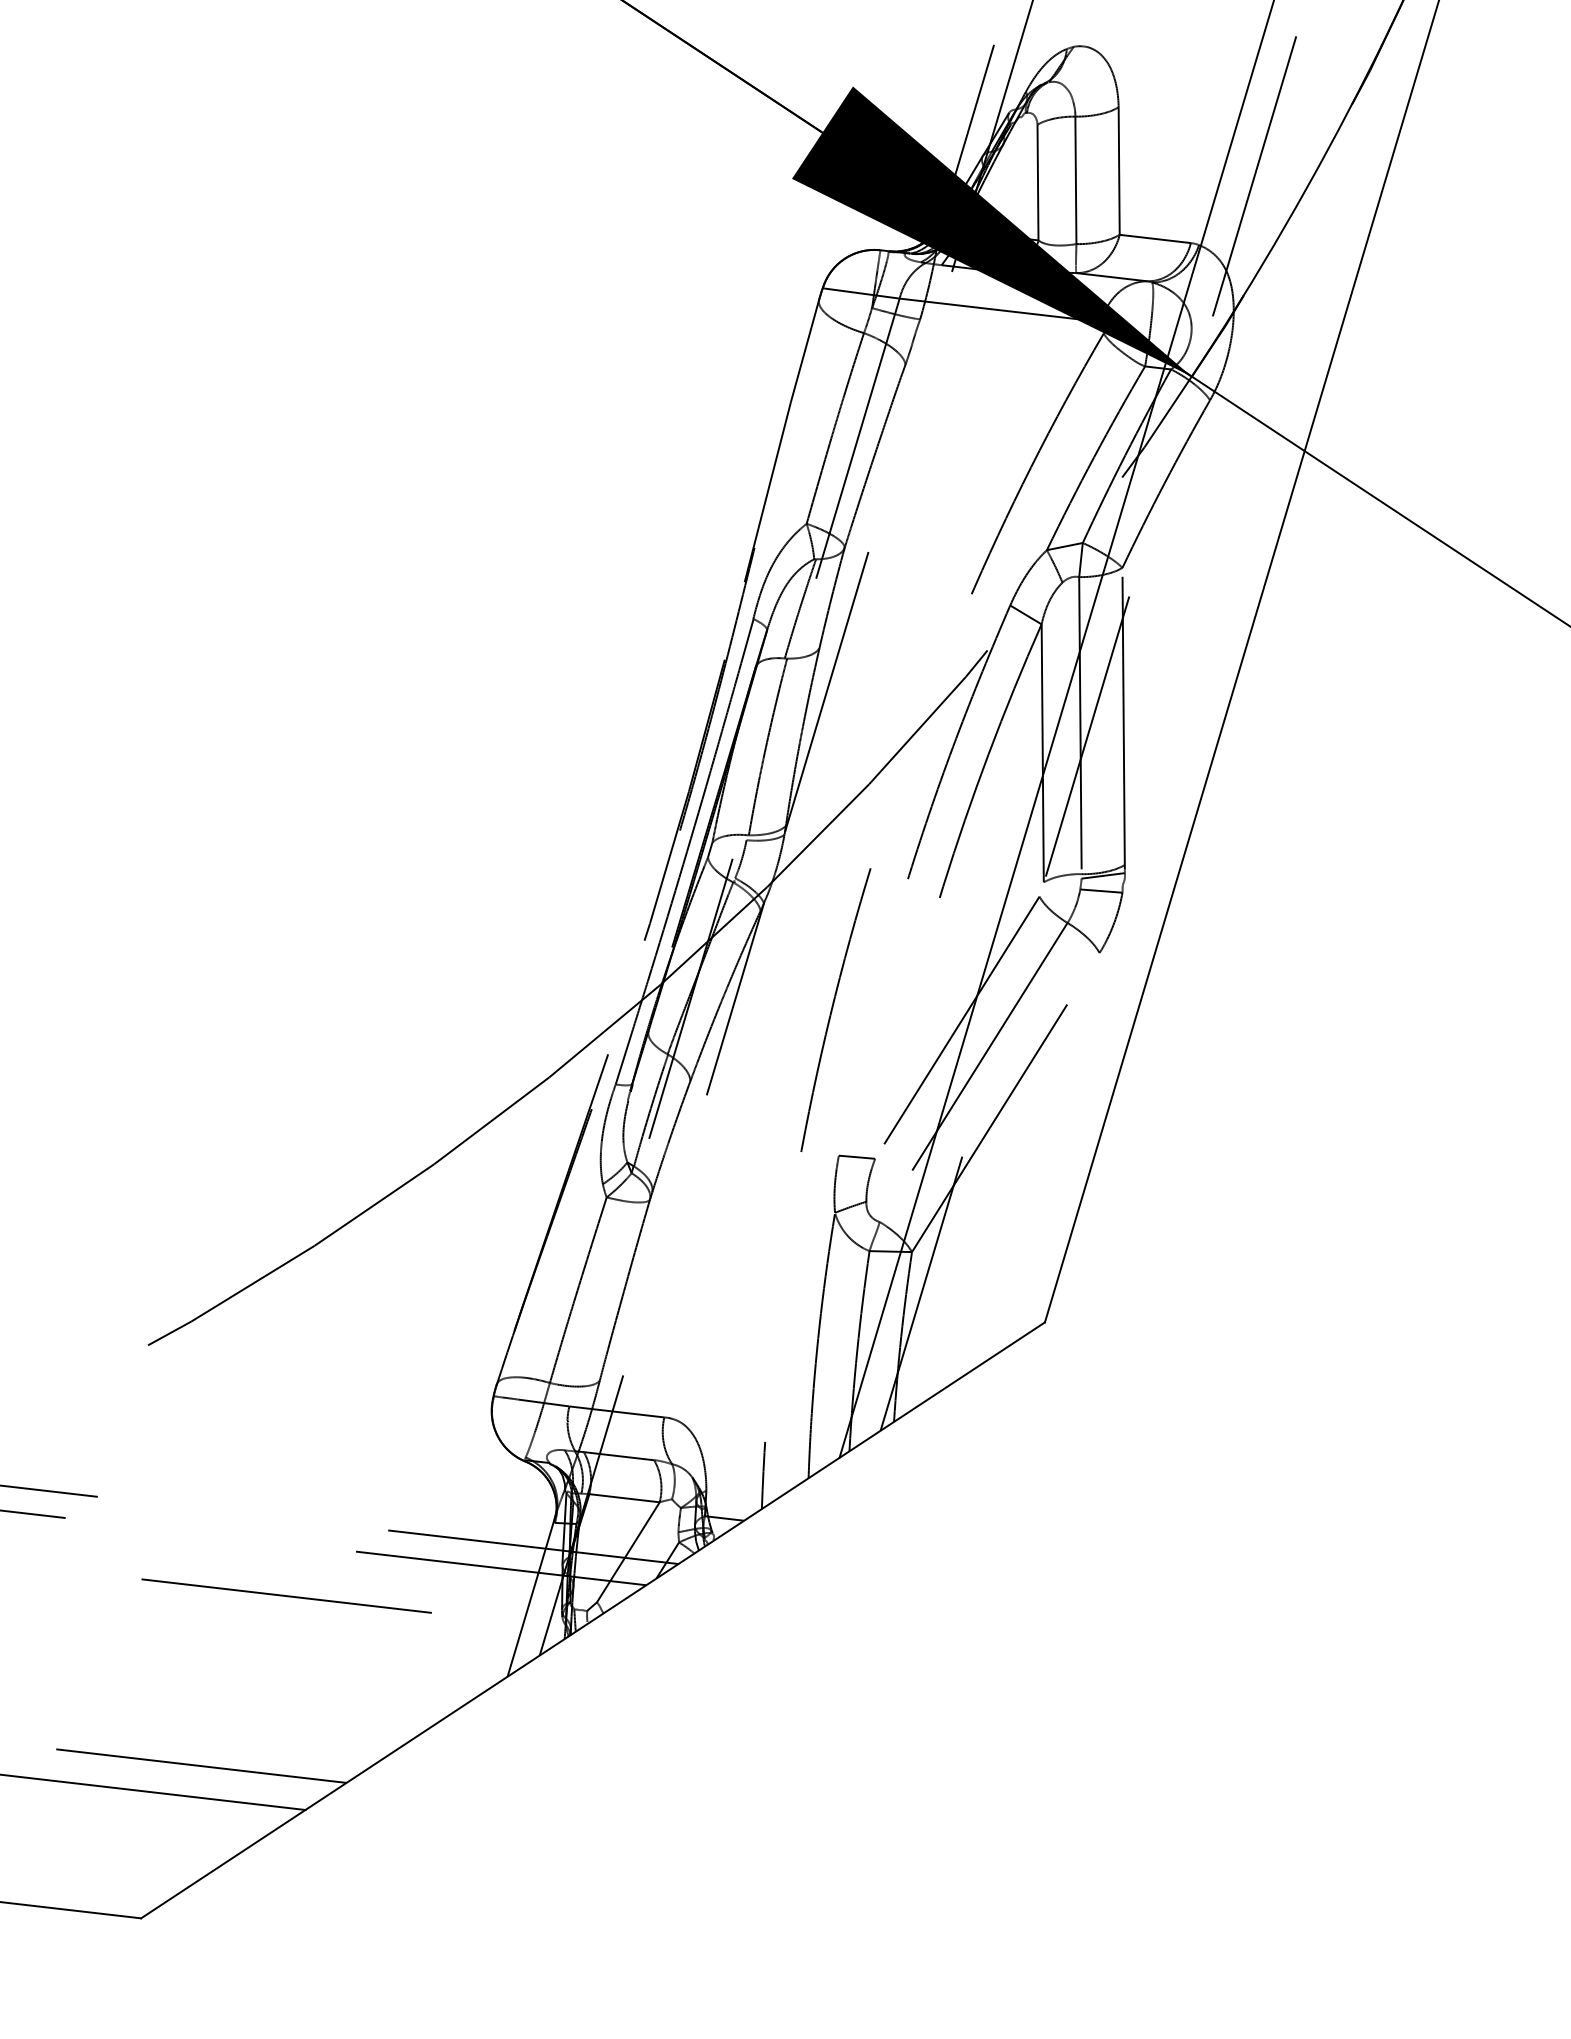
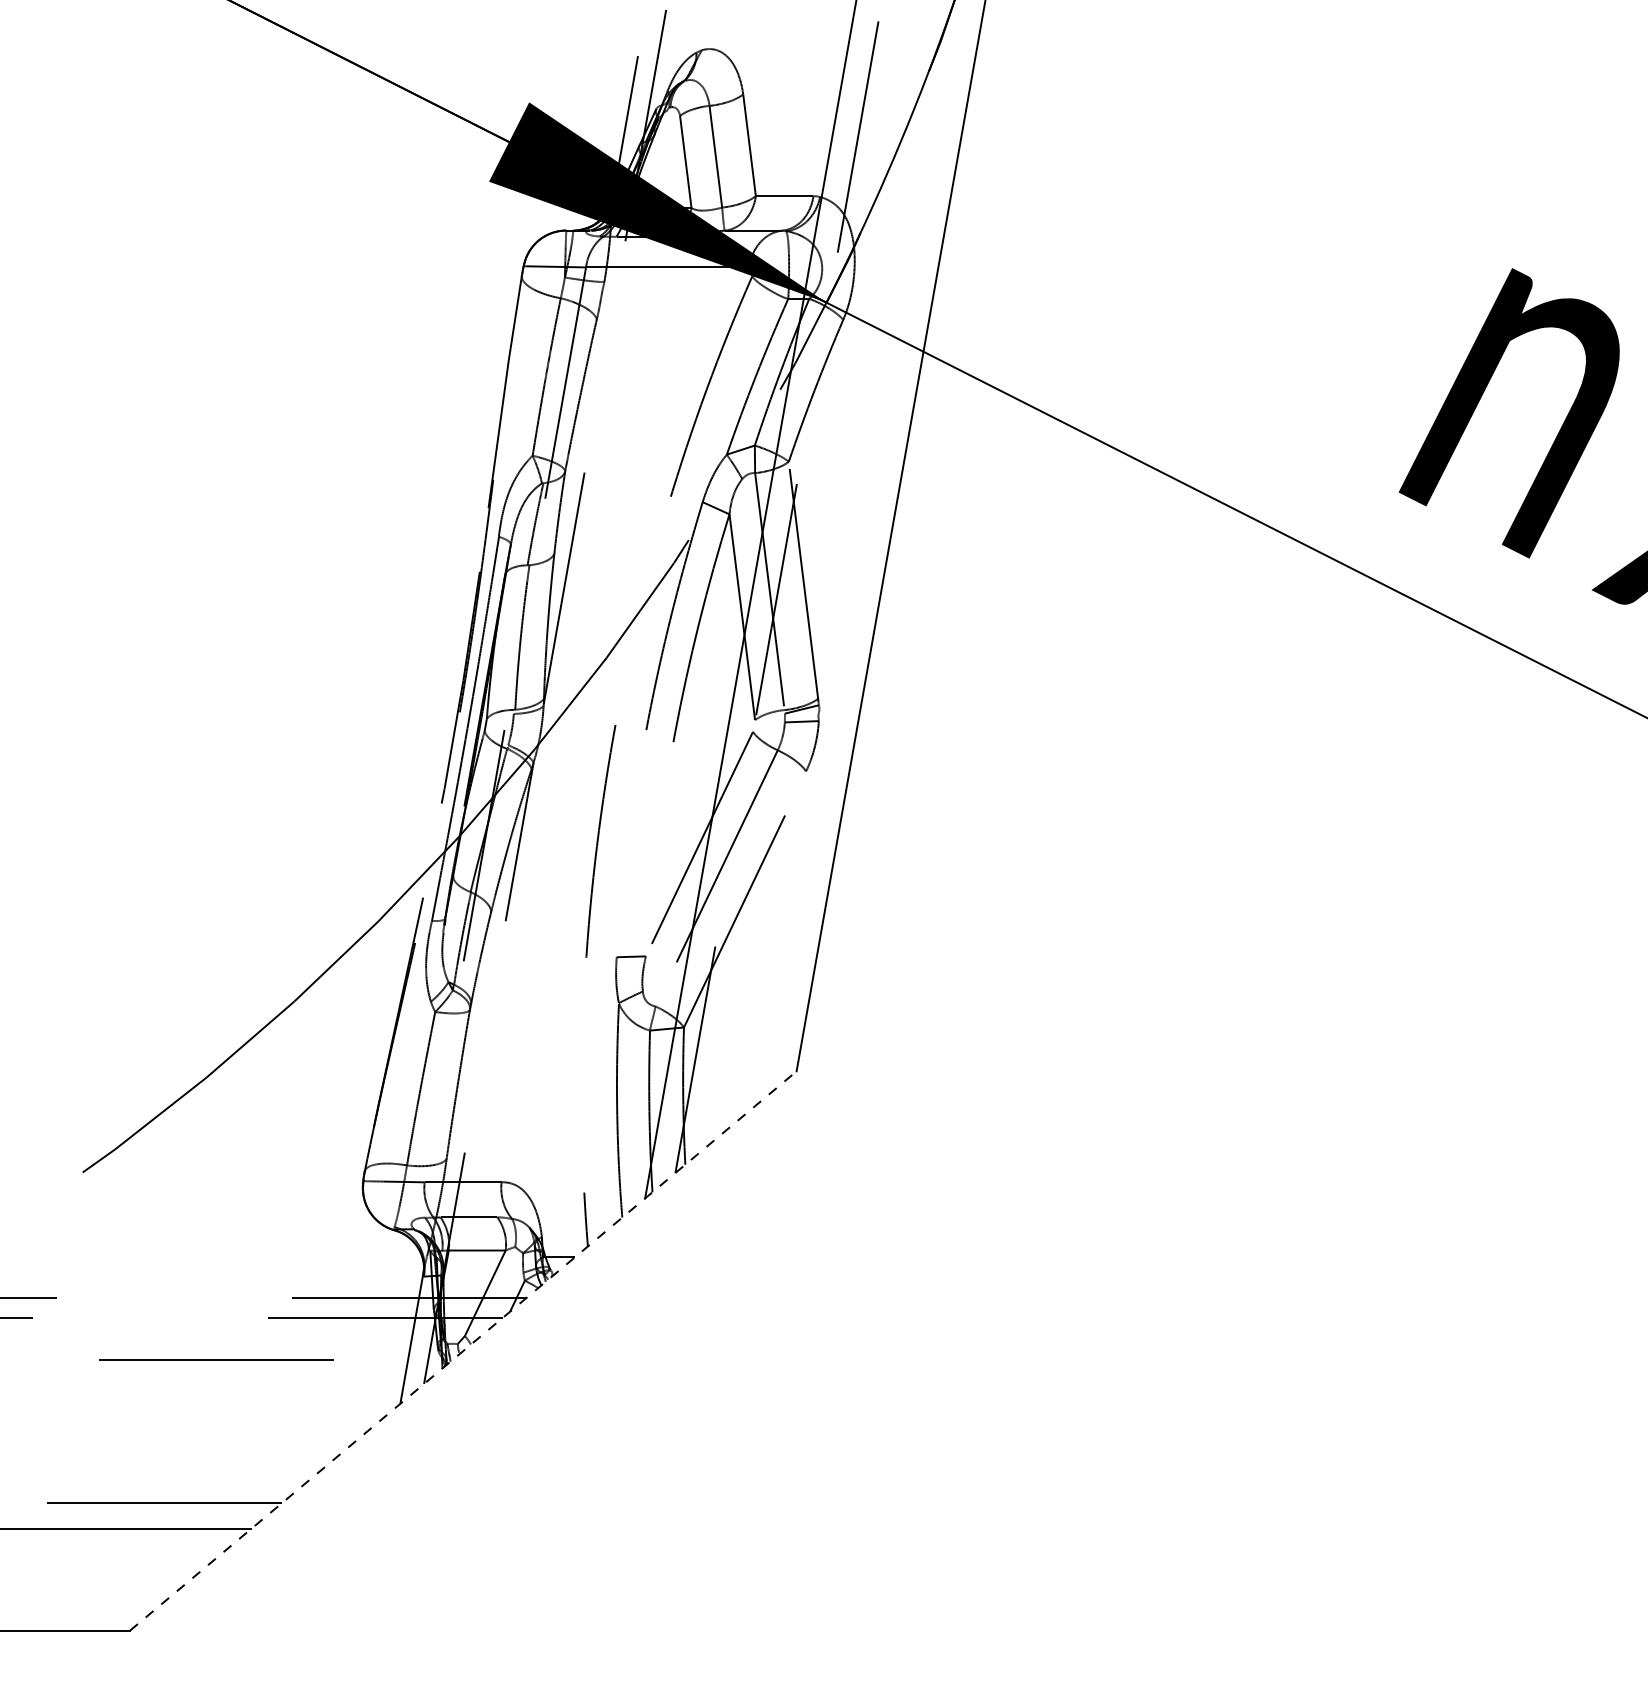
line: (593, 1619) -> (463, 1350), solid -> dashed

